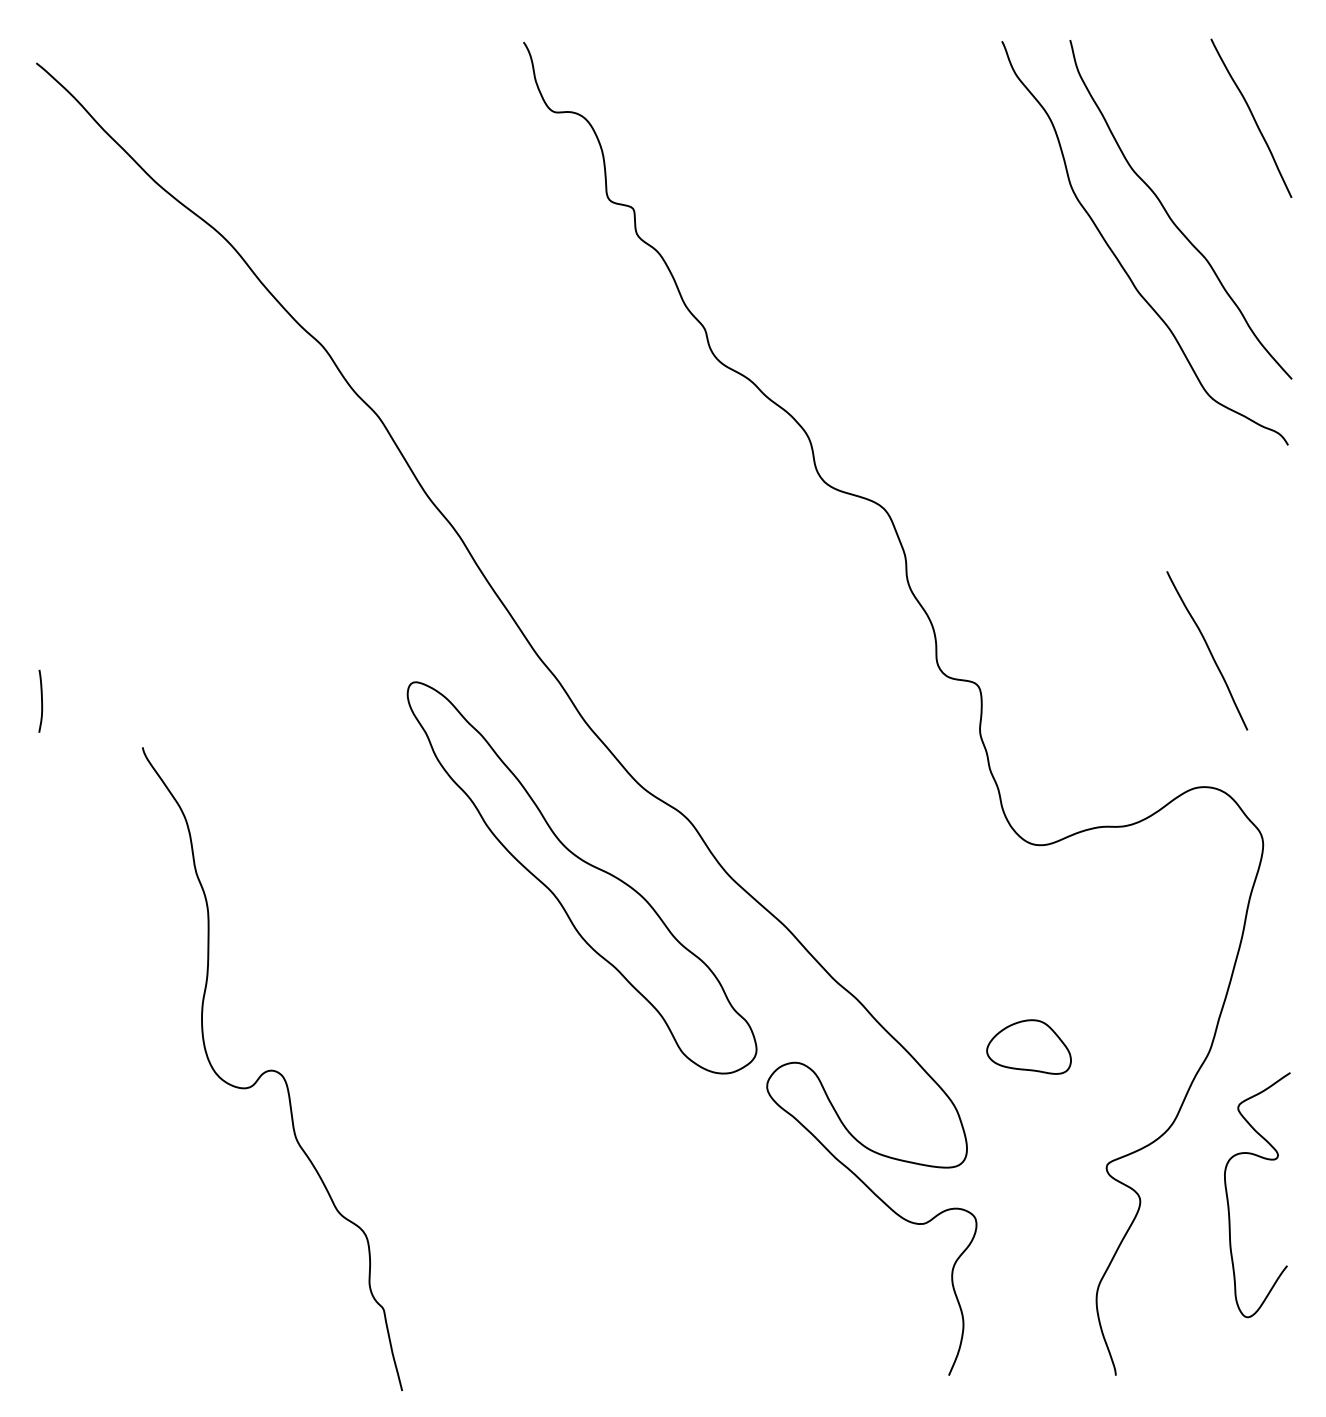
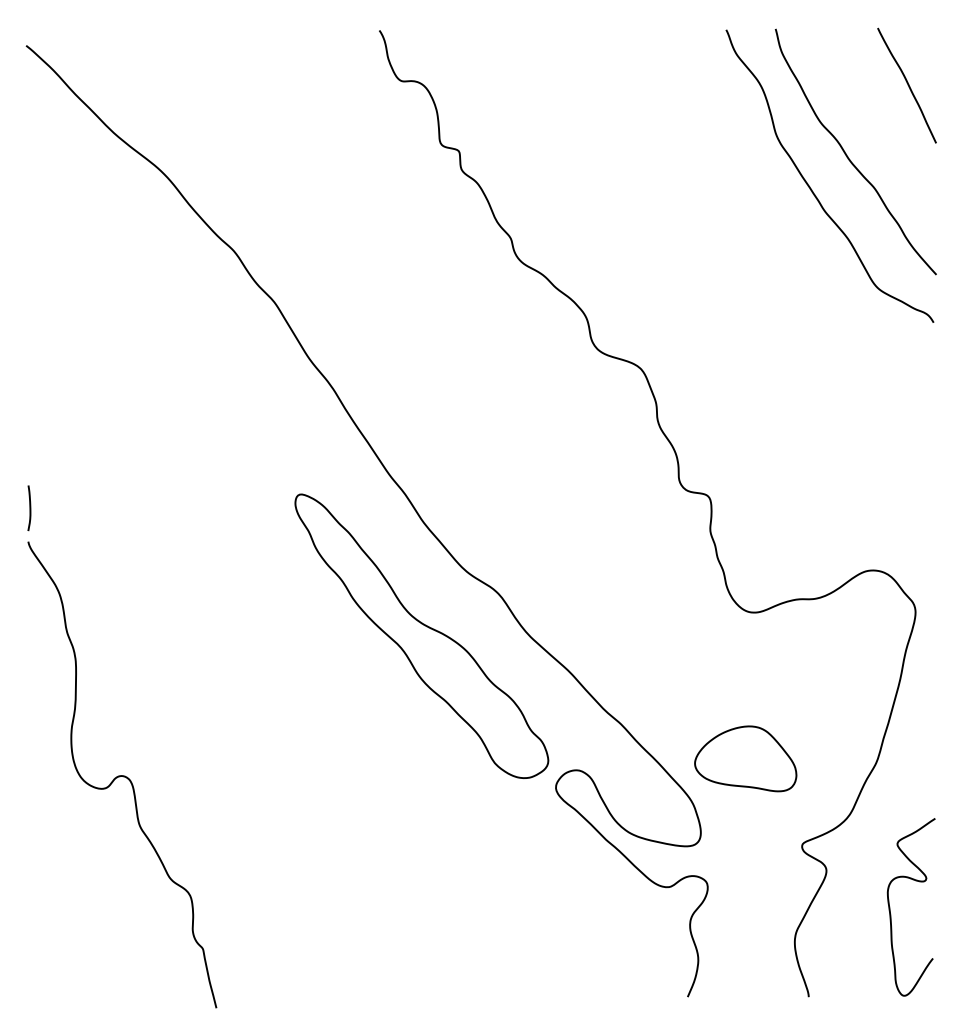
curve: (1207, 650) -> (875, 471), removed
part: (1028, 1046) -> (745, 758), size x1.67
curve: (272, 1069) -> (122, 775), moved
curve: (1228, 1195) -> (890, 907), moved

